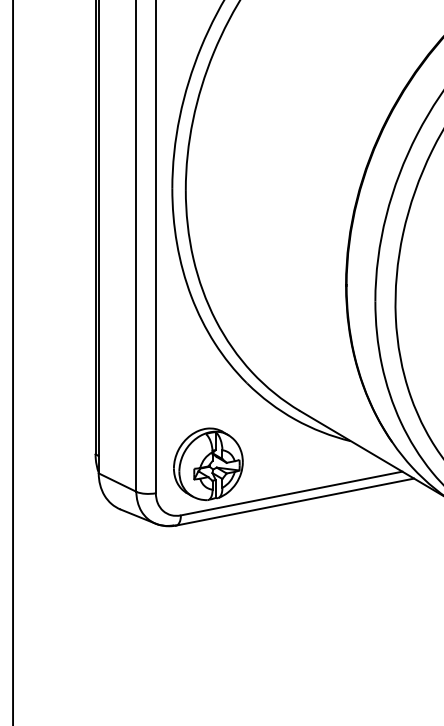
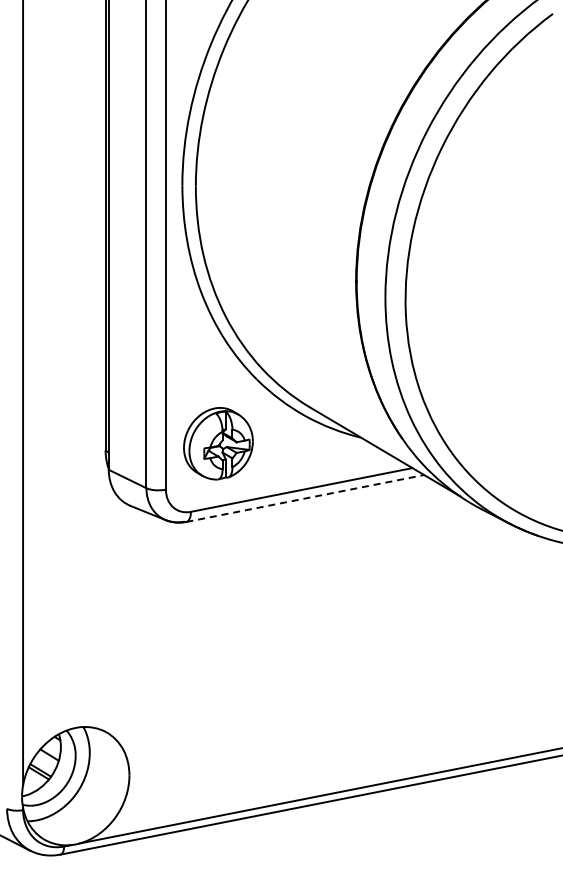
part: (208, 464) -> (218, 443), moved
line: (295, 502) -> (305, 498), solid -> dashed

